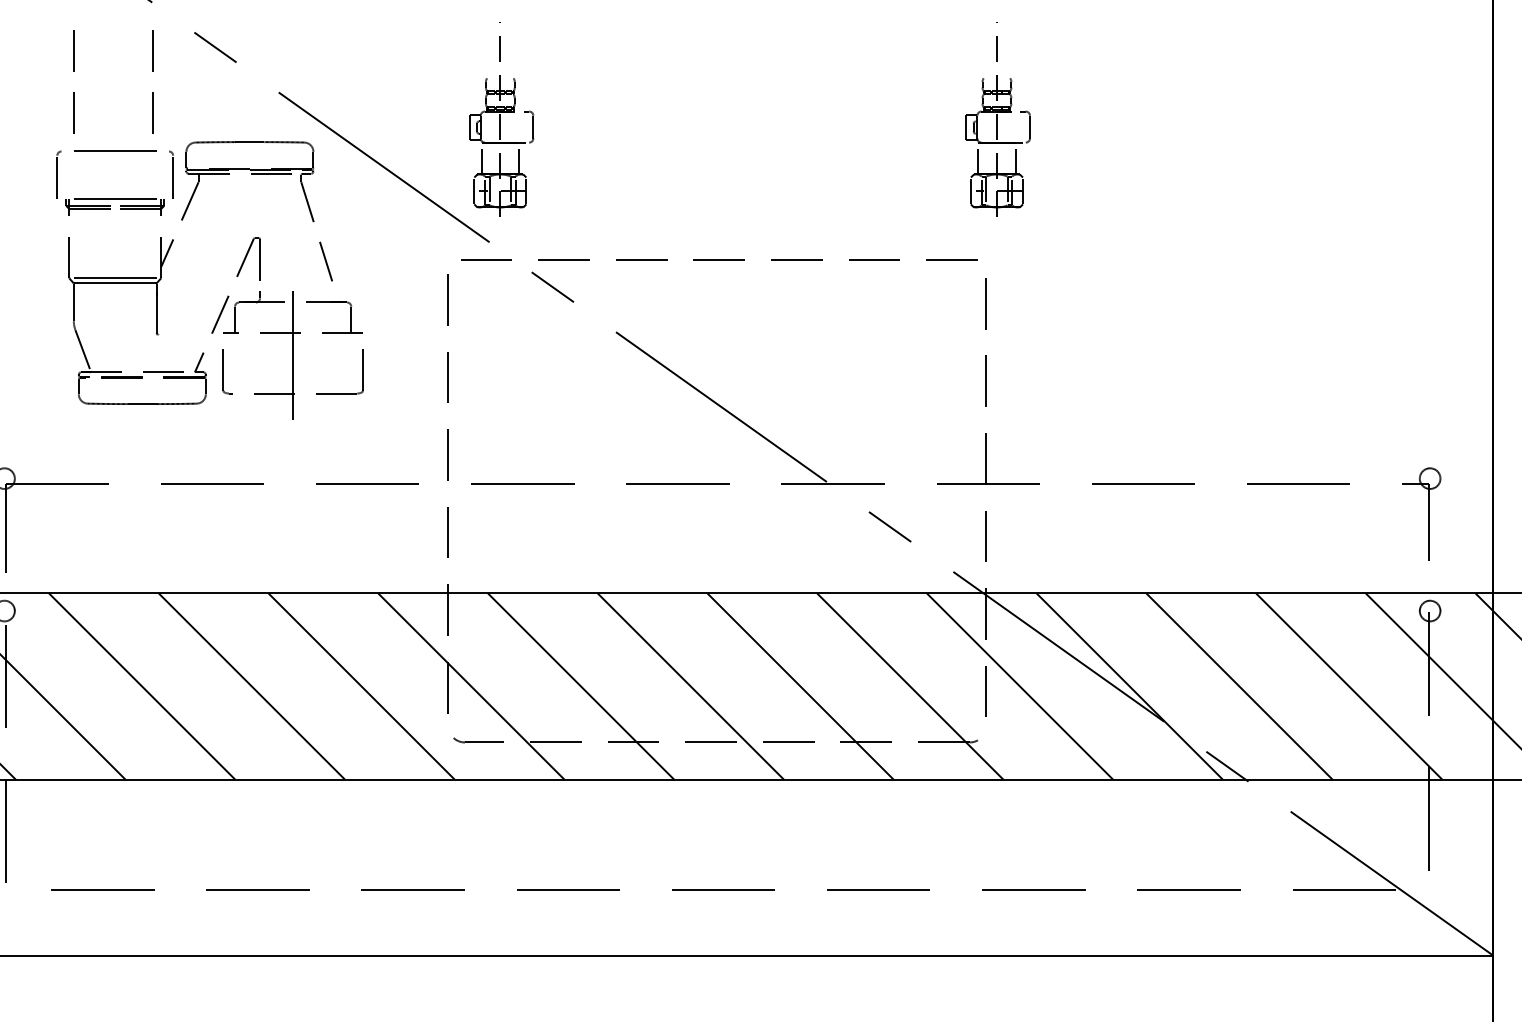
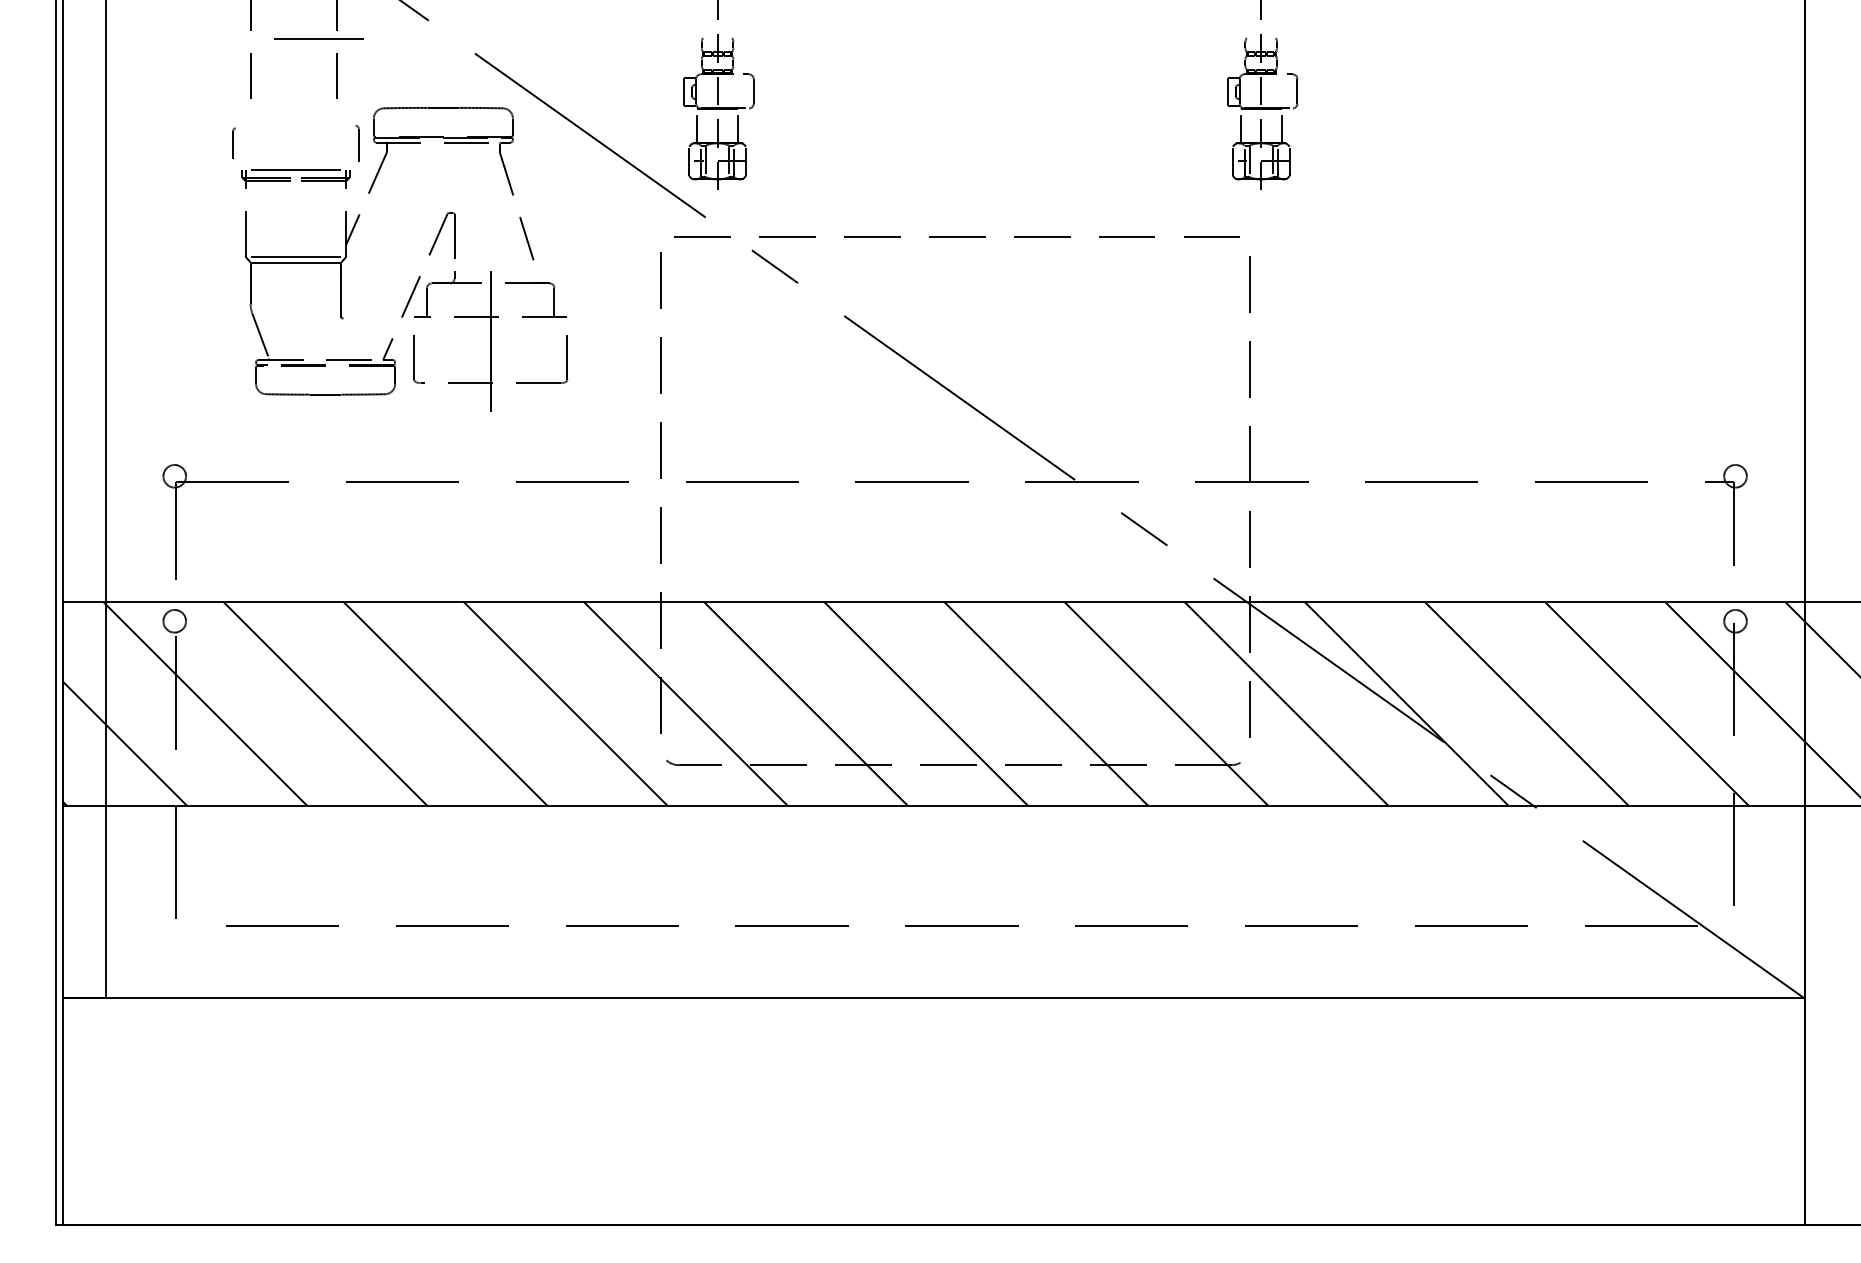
line: (114, 150) -> (318, 38), moved
part: (58, 174) -> (233, 143), size x0.6
part: (171, 174) -> (357, 143), size x0.7

